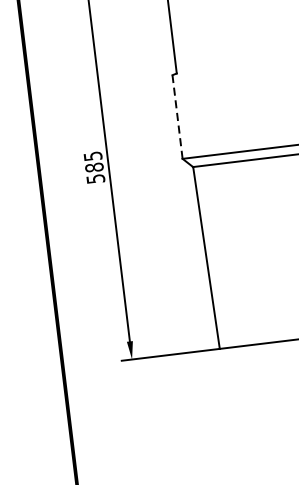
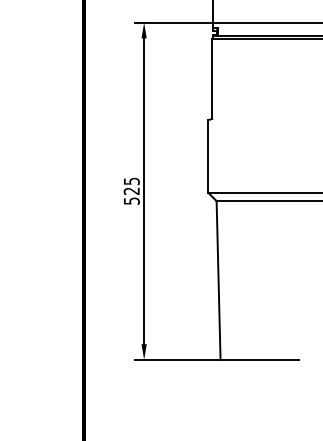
line: (177, 115) -> (208, 155), dashed -> solid
text: (94, 167) -> (131, 191), 585 -> 525

